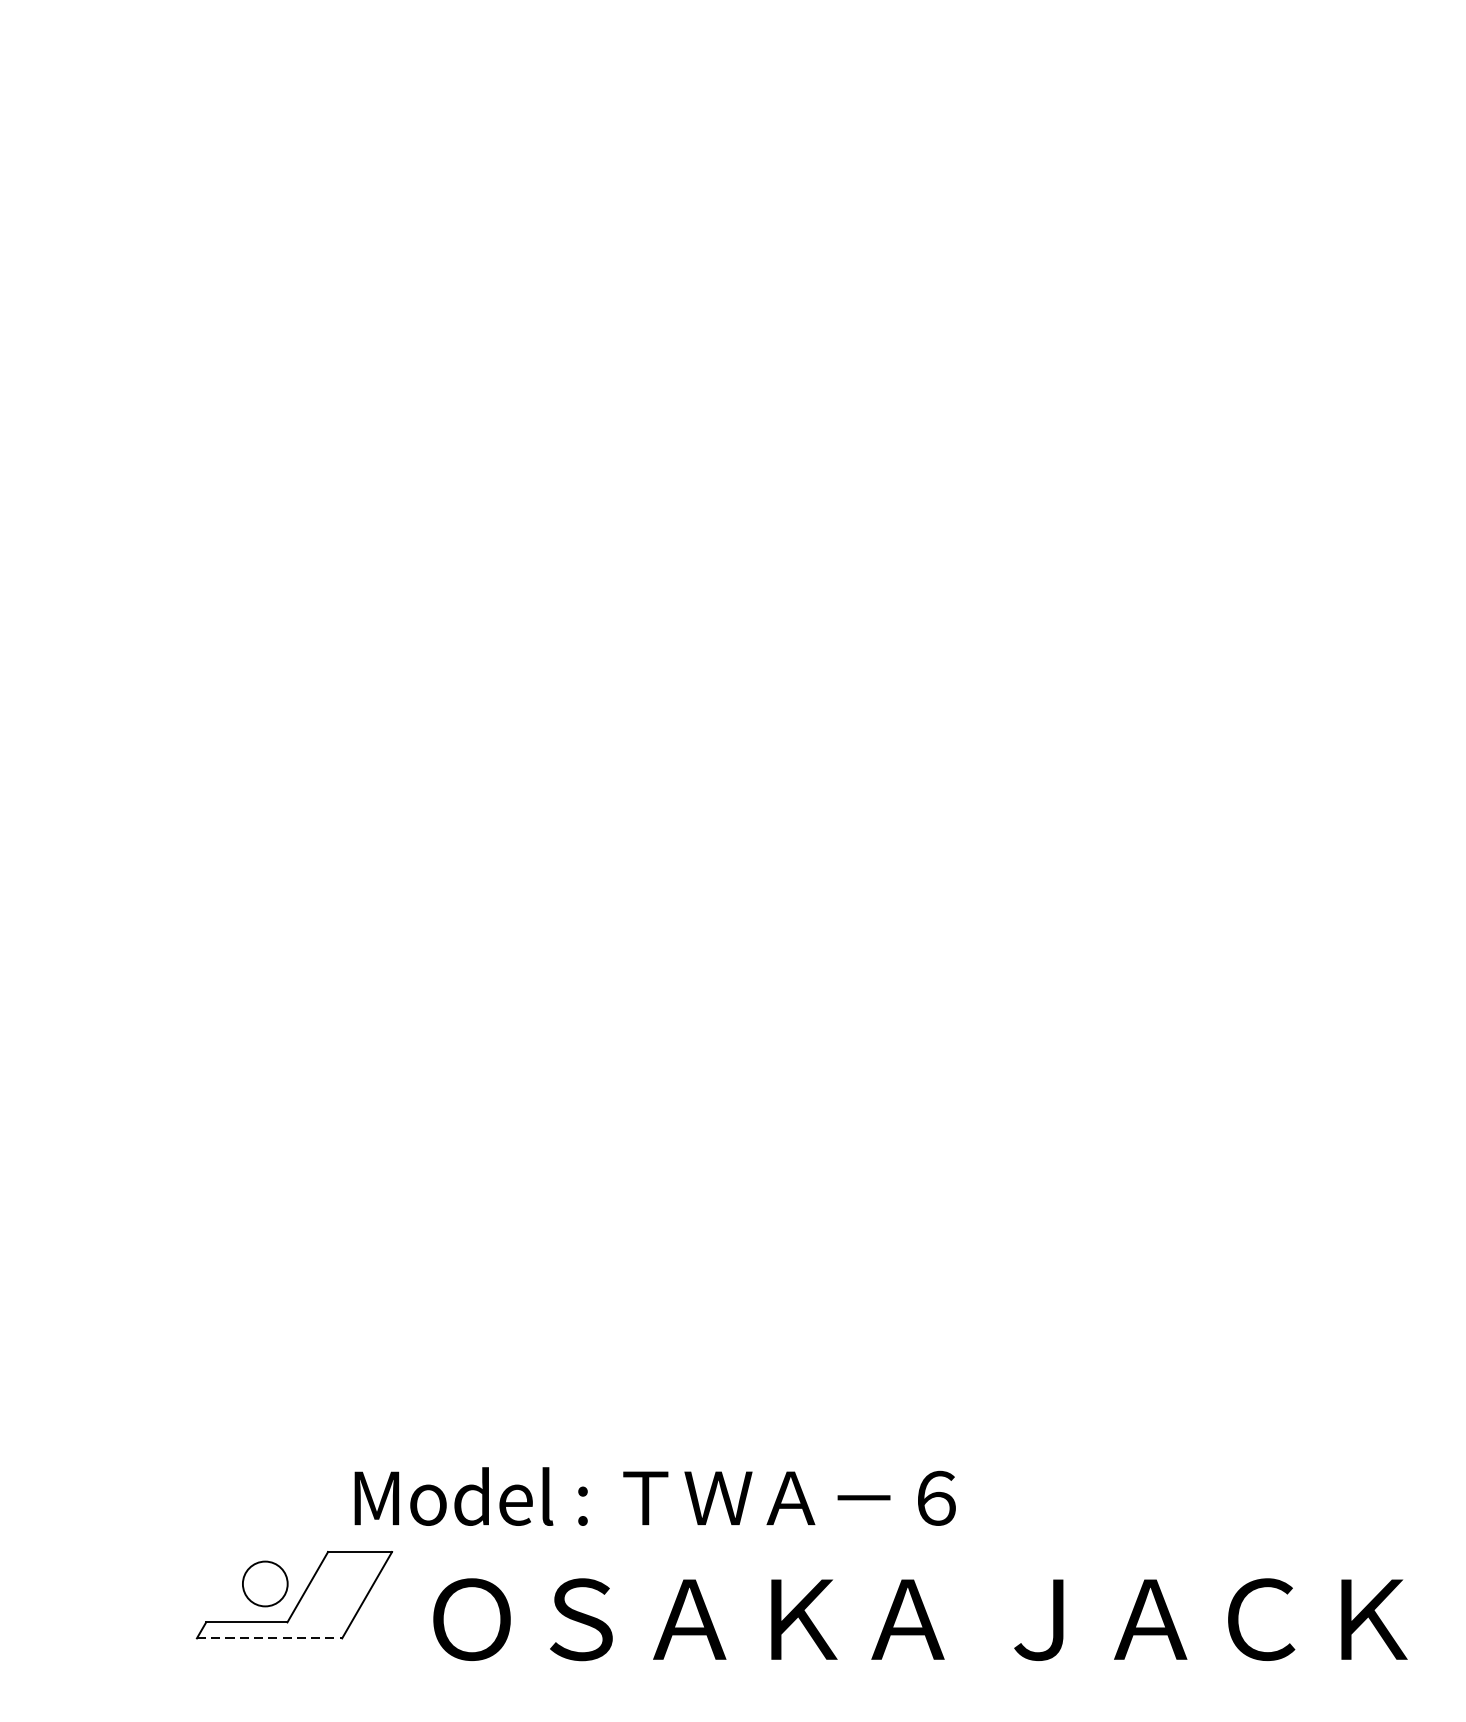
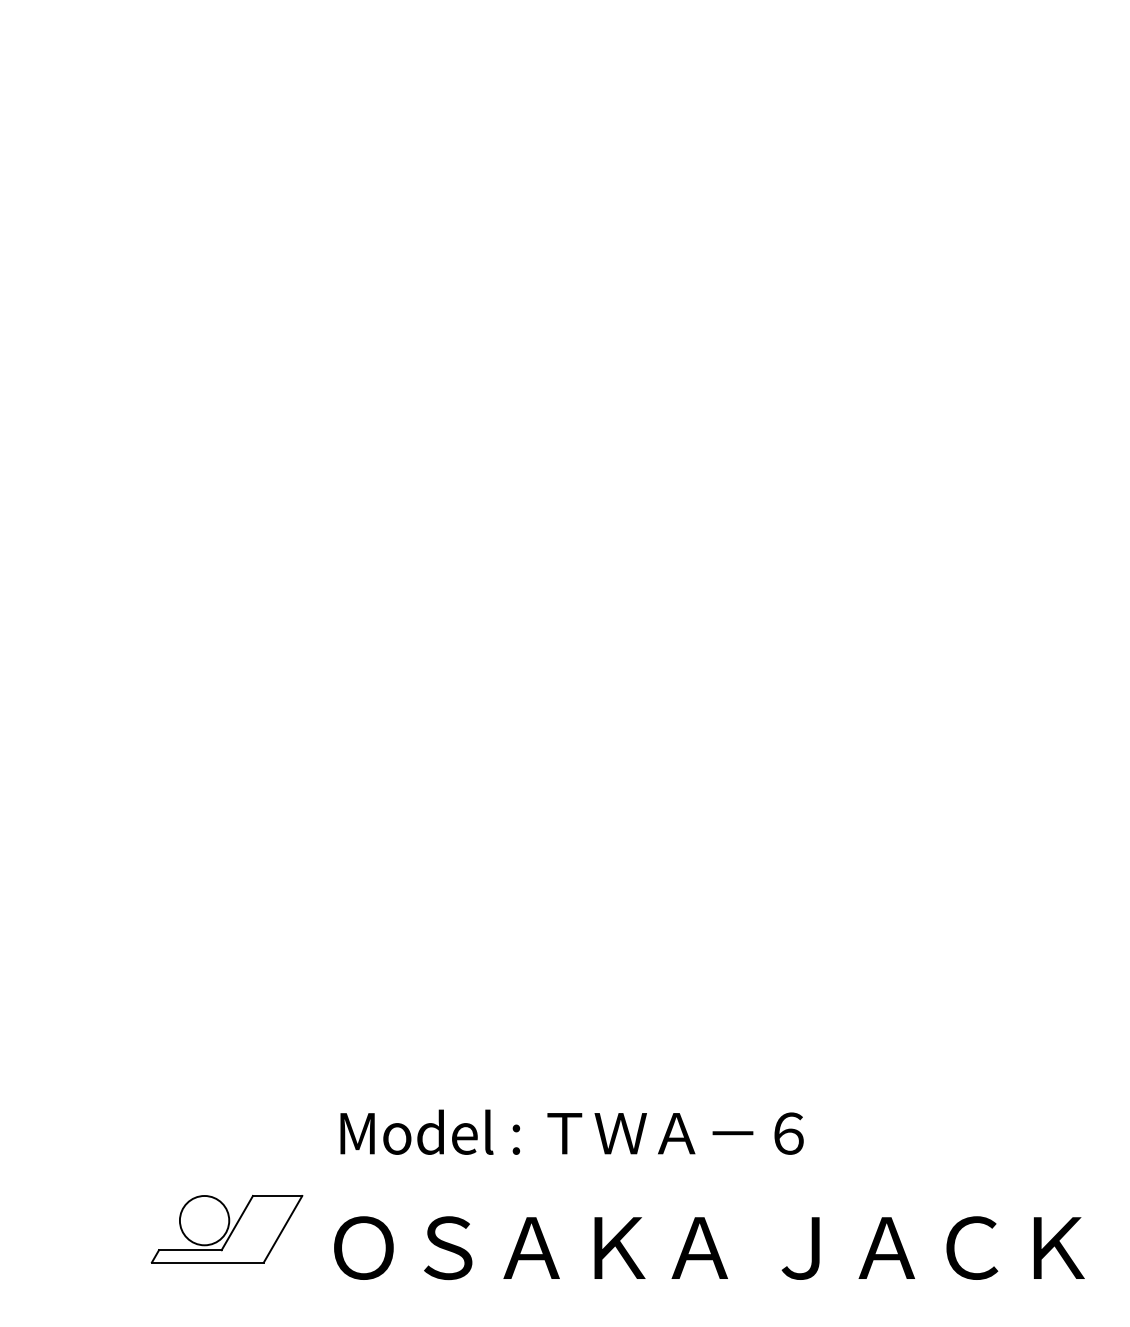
text: (654, 1495) -> (571, 1131), moved
circle: (265, 1583) -> (204, 1220), size x1.43
line: (269, 1638) -> (207, 1262), dashed -> solid

